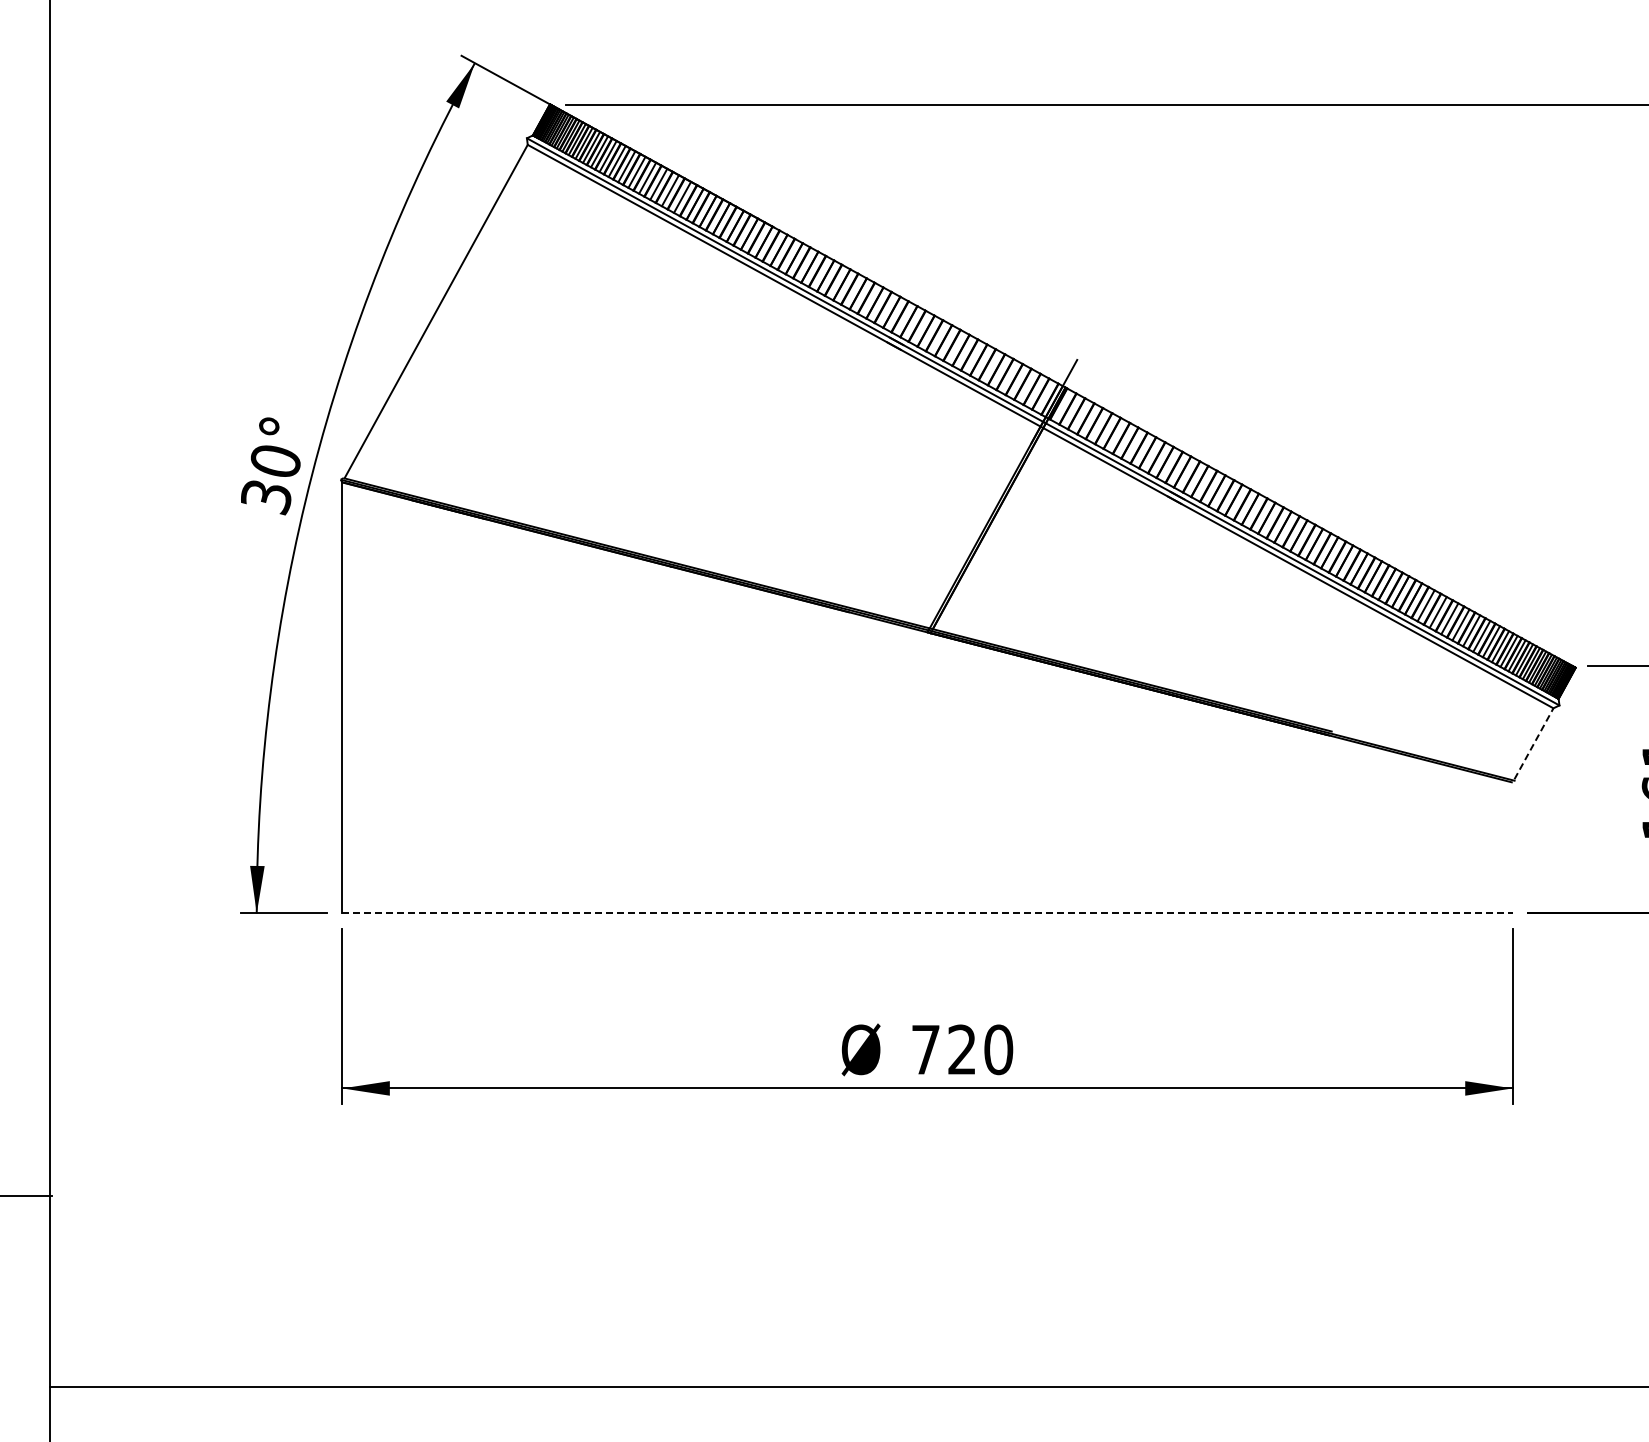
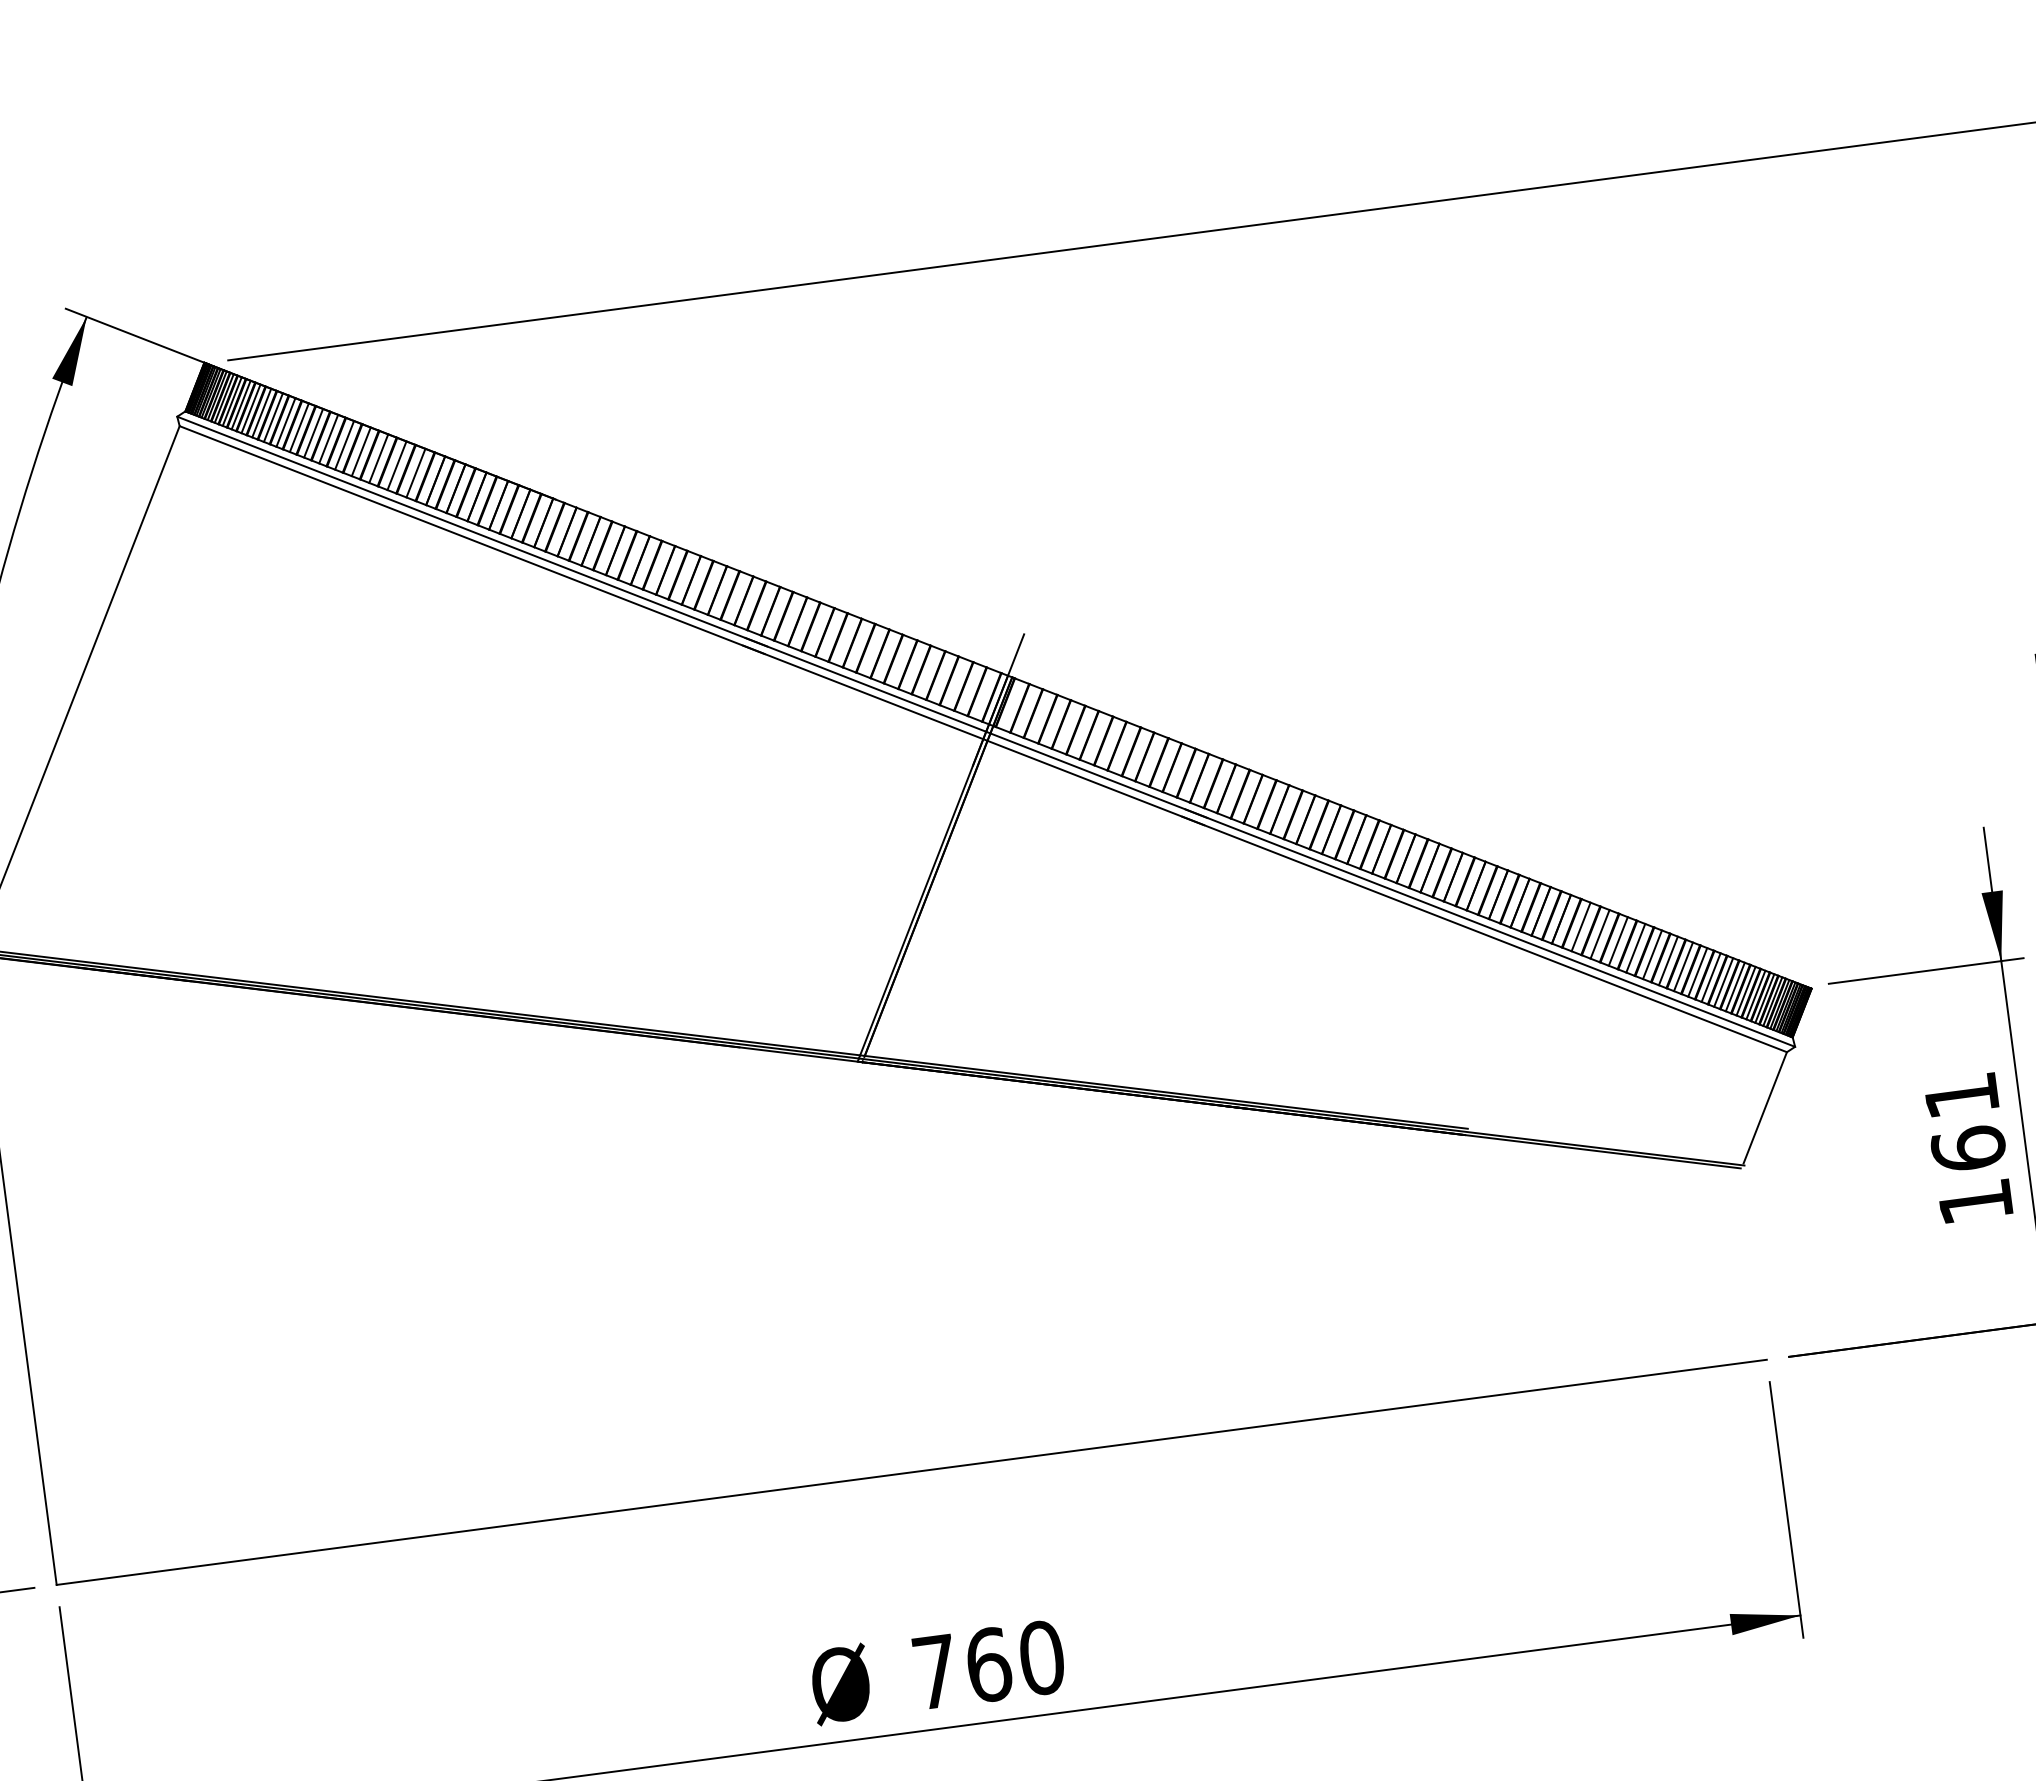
line: (1534, 743) -> (1765, 1107), dashed -> solid
line: (928, 913) -> (913, 1472), dashed -> solid
text: (962, 1049) -> (989, 1664), 720 -> 760

